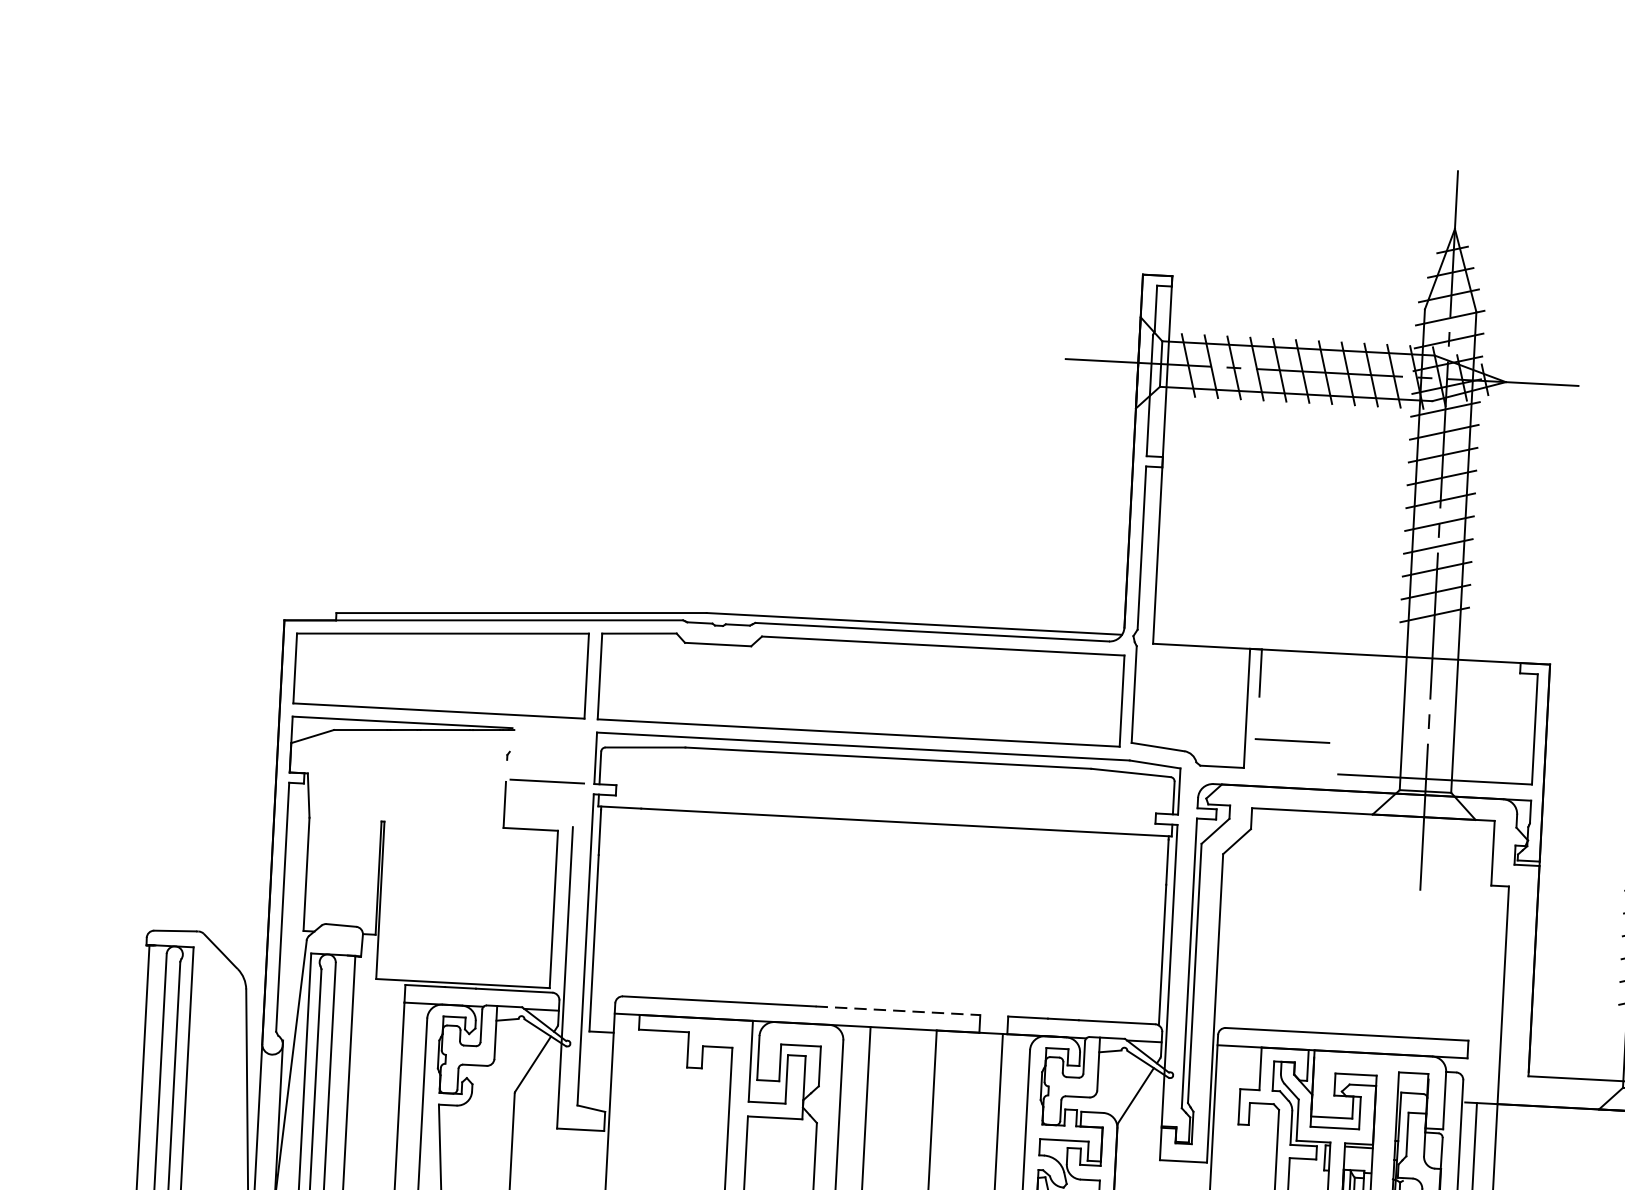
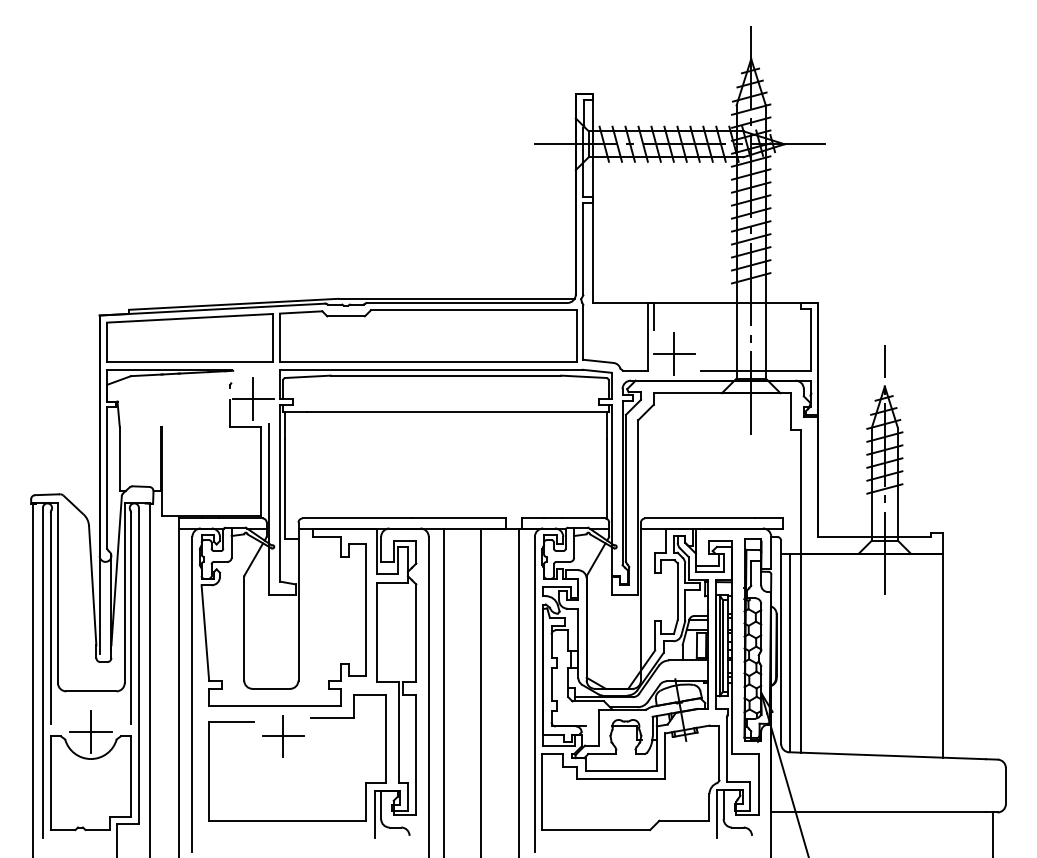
line: (1292, 740) -> (674, 353), added
line: (547, 780) -> (253, 398), added
line: (897, 1010) -> (458, 518), dashed -> solid

